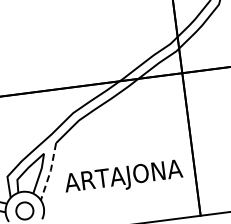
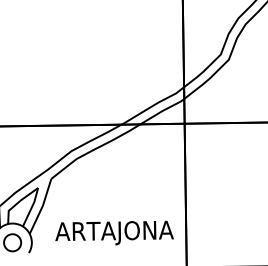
line: (50, 172) -> (42, 207), dashed -> solid
text: (123, 177) -> (114, 232), moved

